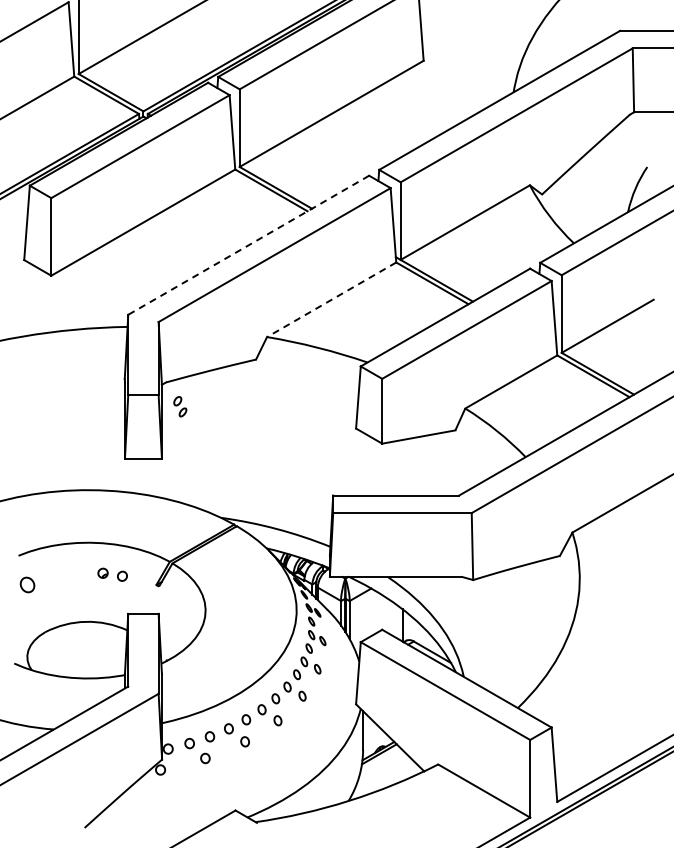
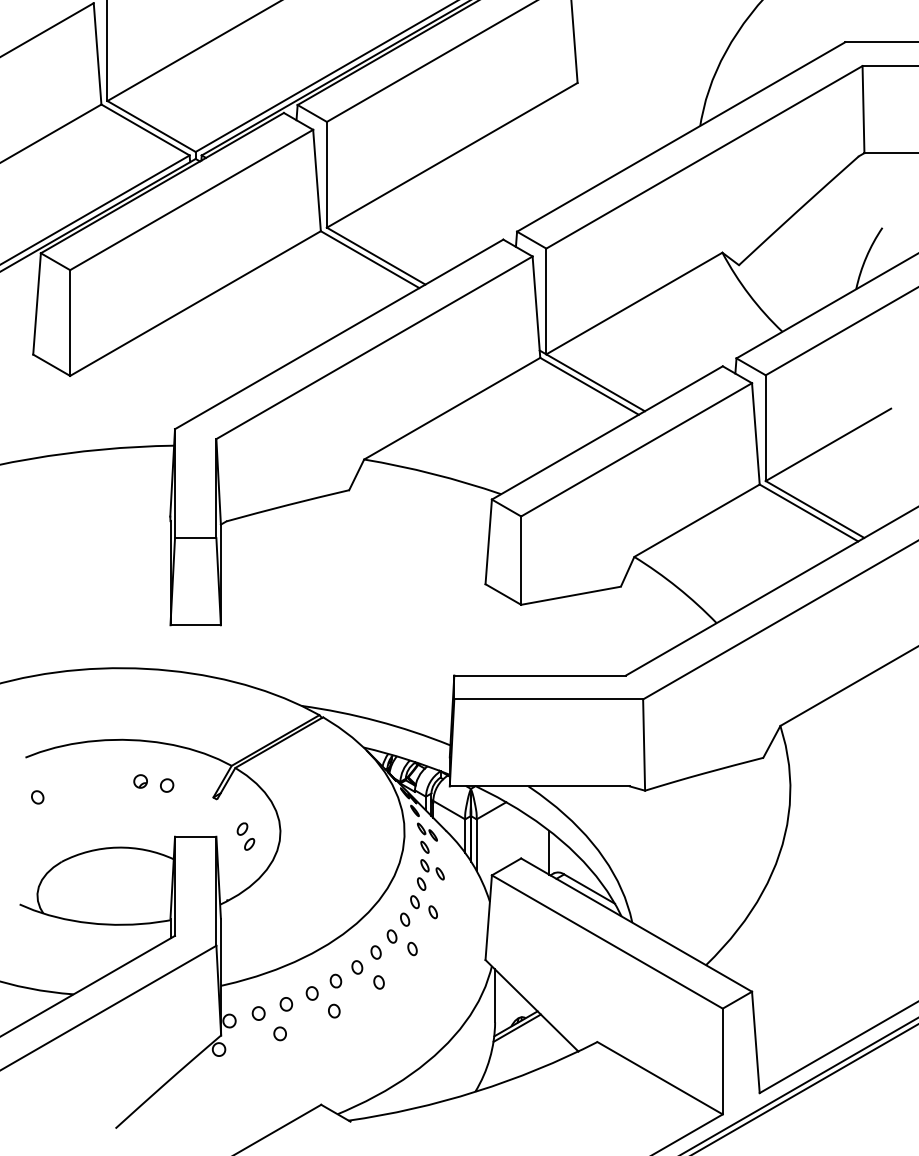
line: (248, 245) -> (338, 334), dashed -> solid
line: (331, 299) -> (452, 408), dashed -> solid
part: (180, 406) -> (246, 836), moved
part: (27, 584) -> (37, 796), size x0.62

